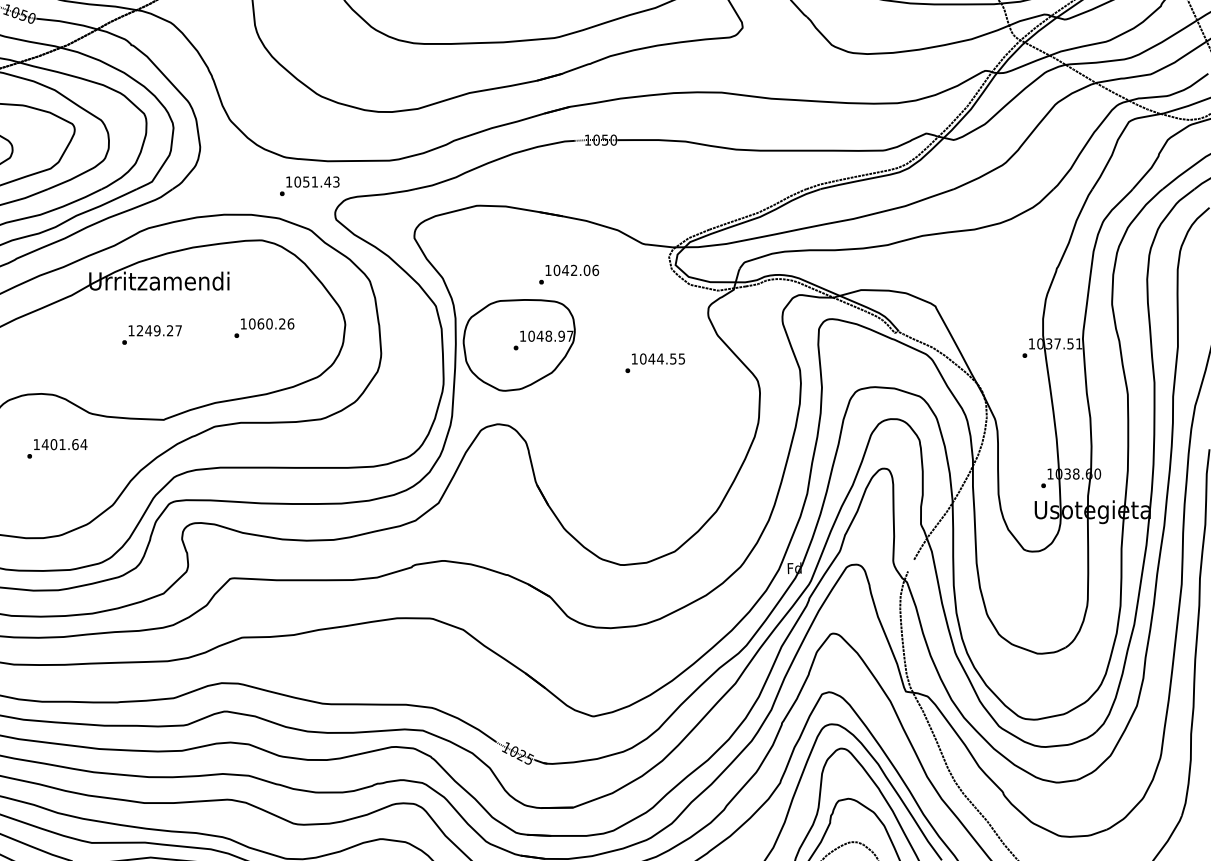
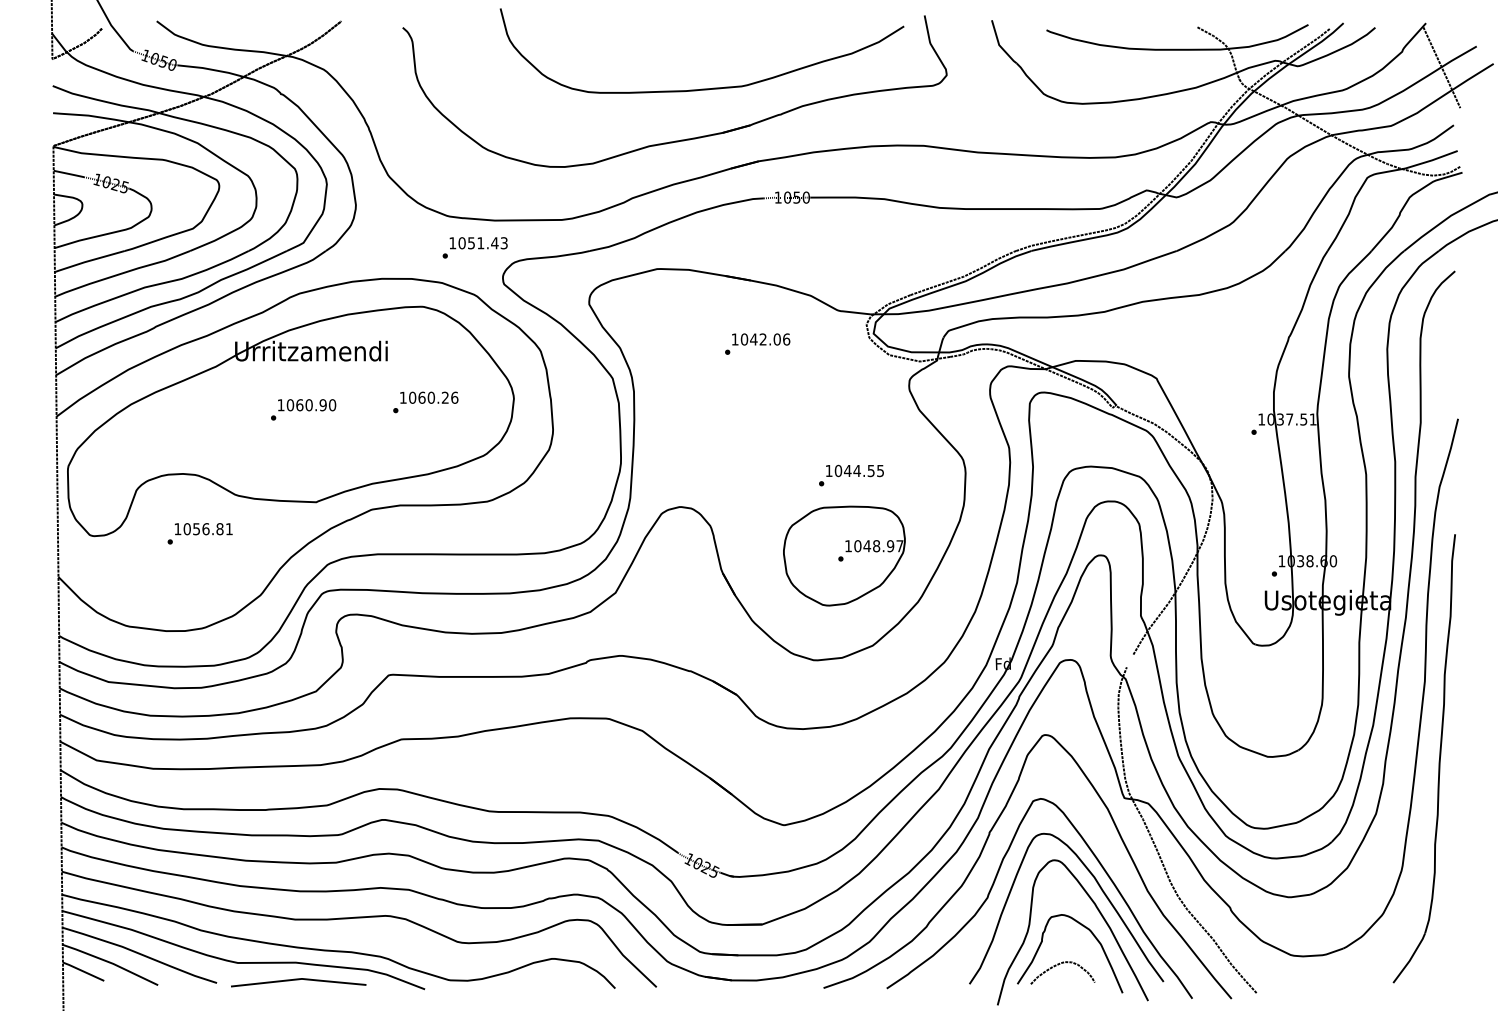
text: (159, 331) -> (311, 405), 1249.27 -> 1060.90
part: (519, 344) -> (844, 555), moved
text: (655, 363) -> (851, 475), moved
text: (64, 444) -> (208, 529), 1401.64 -> 1056.81

